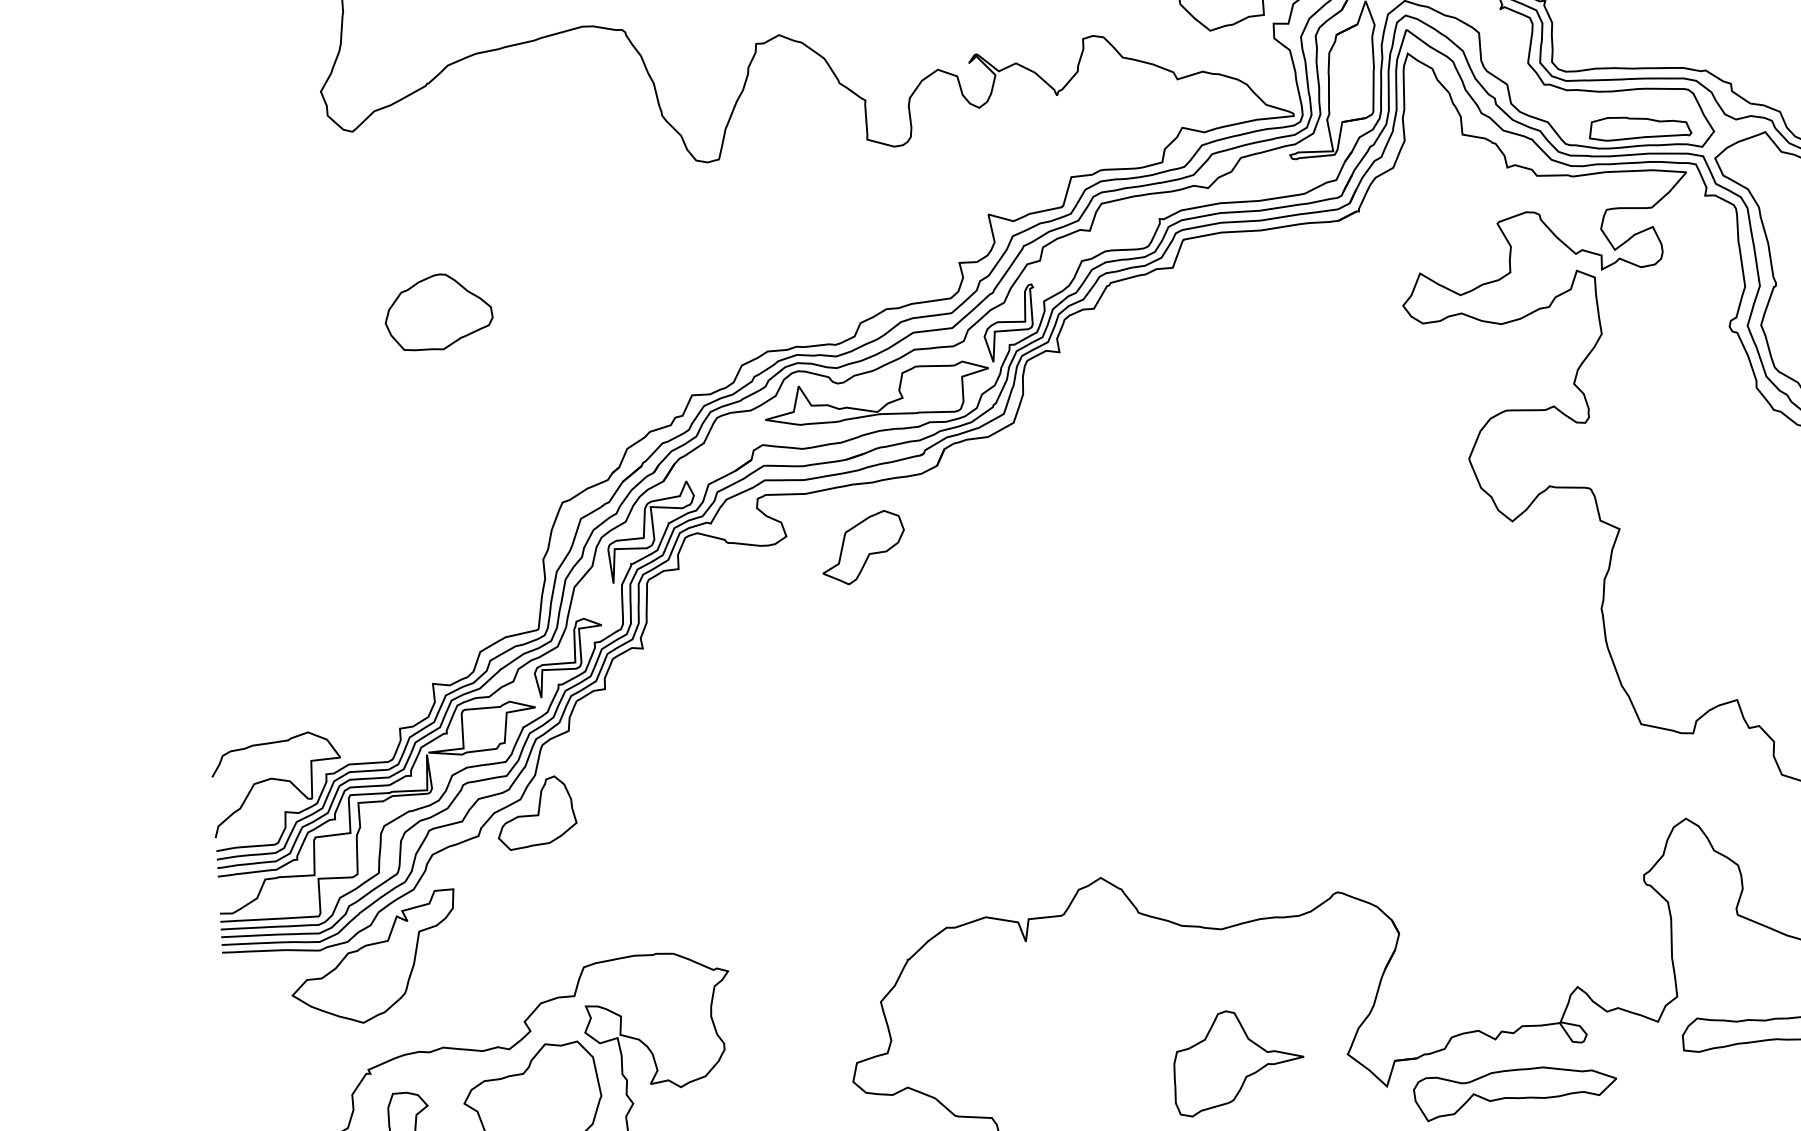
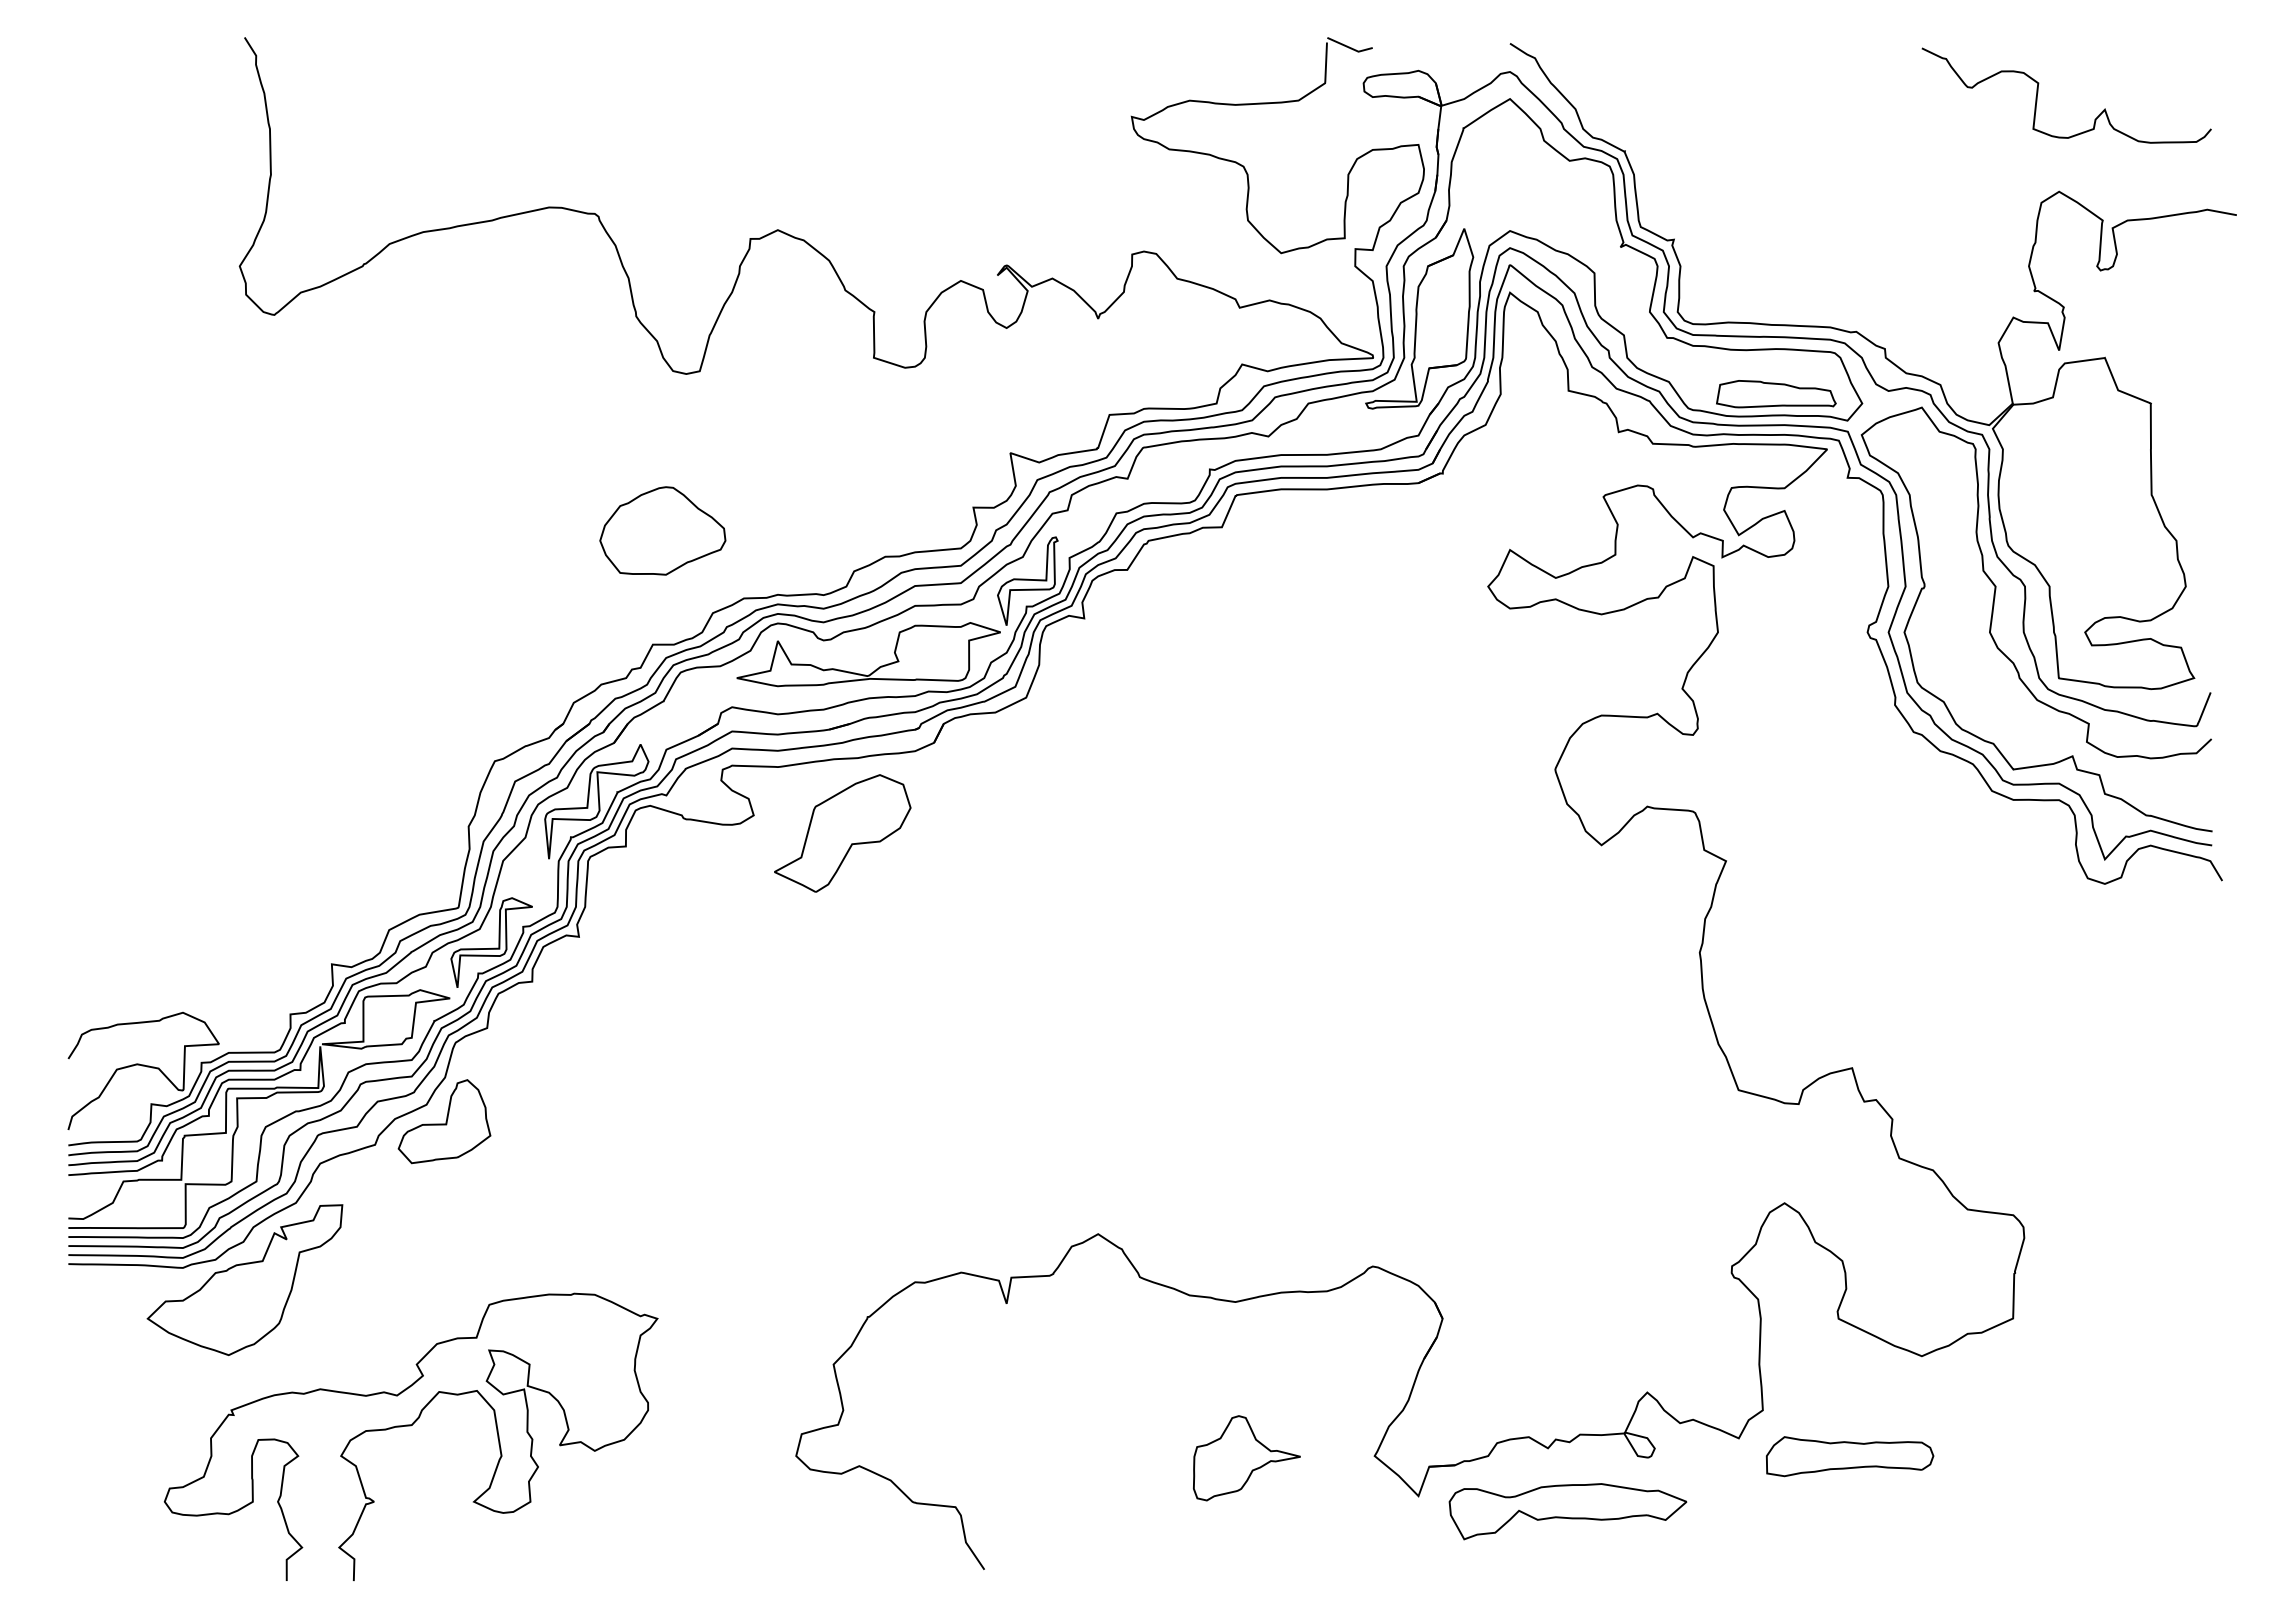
part: (438, 311) -> (662, 530), moved
part: (863, 547) -> (842, 833), size x1.4
part: (1238, 1062) -> (1246, 1458), size x0.7

